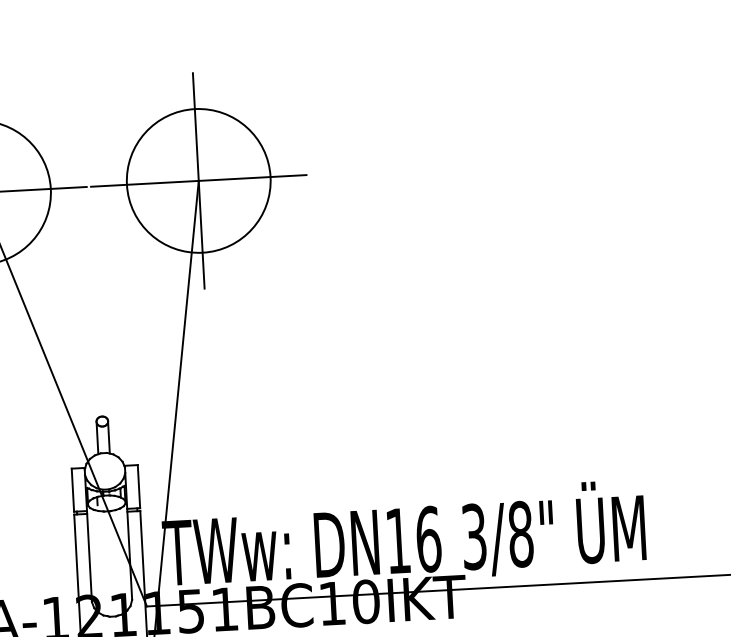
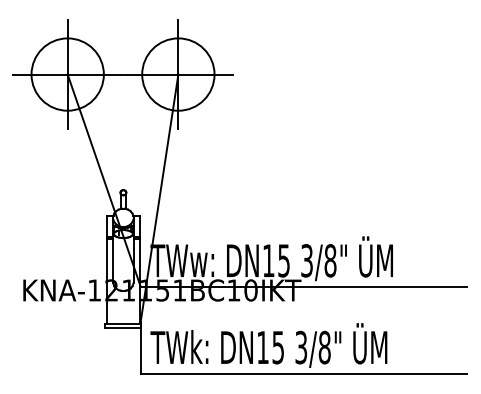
text: (429, 538) -> (284, 260), DN16 -> DN15

